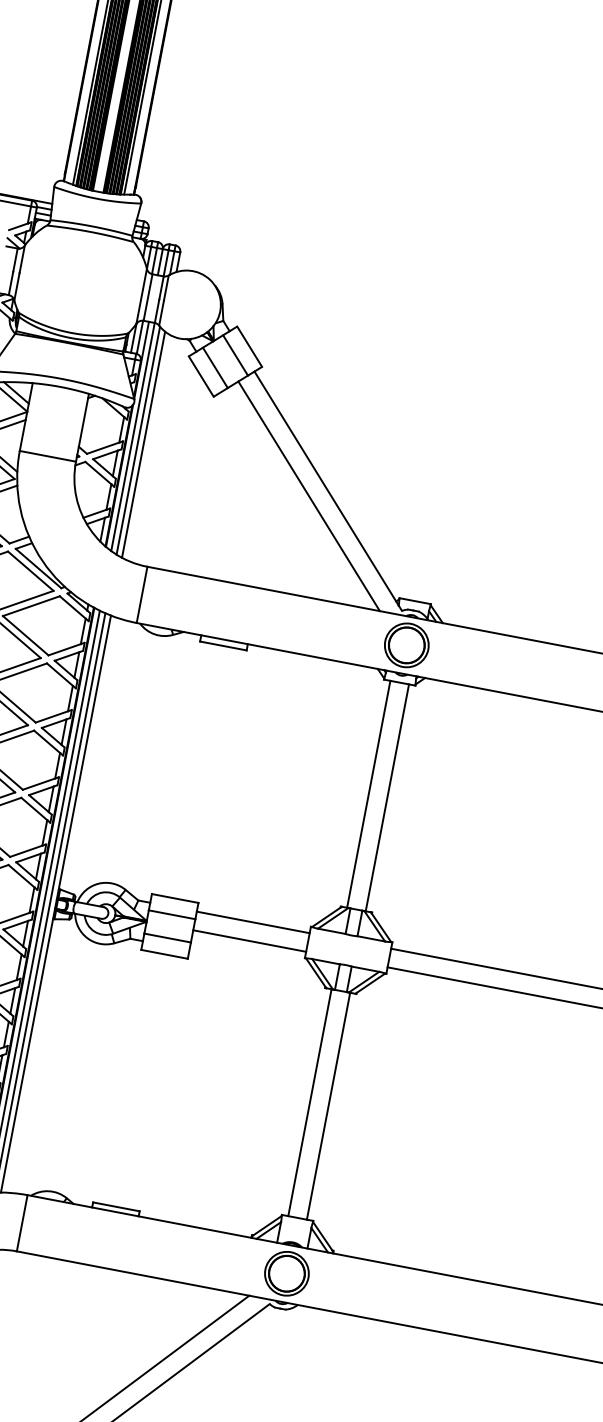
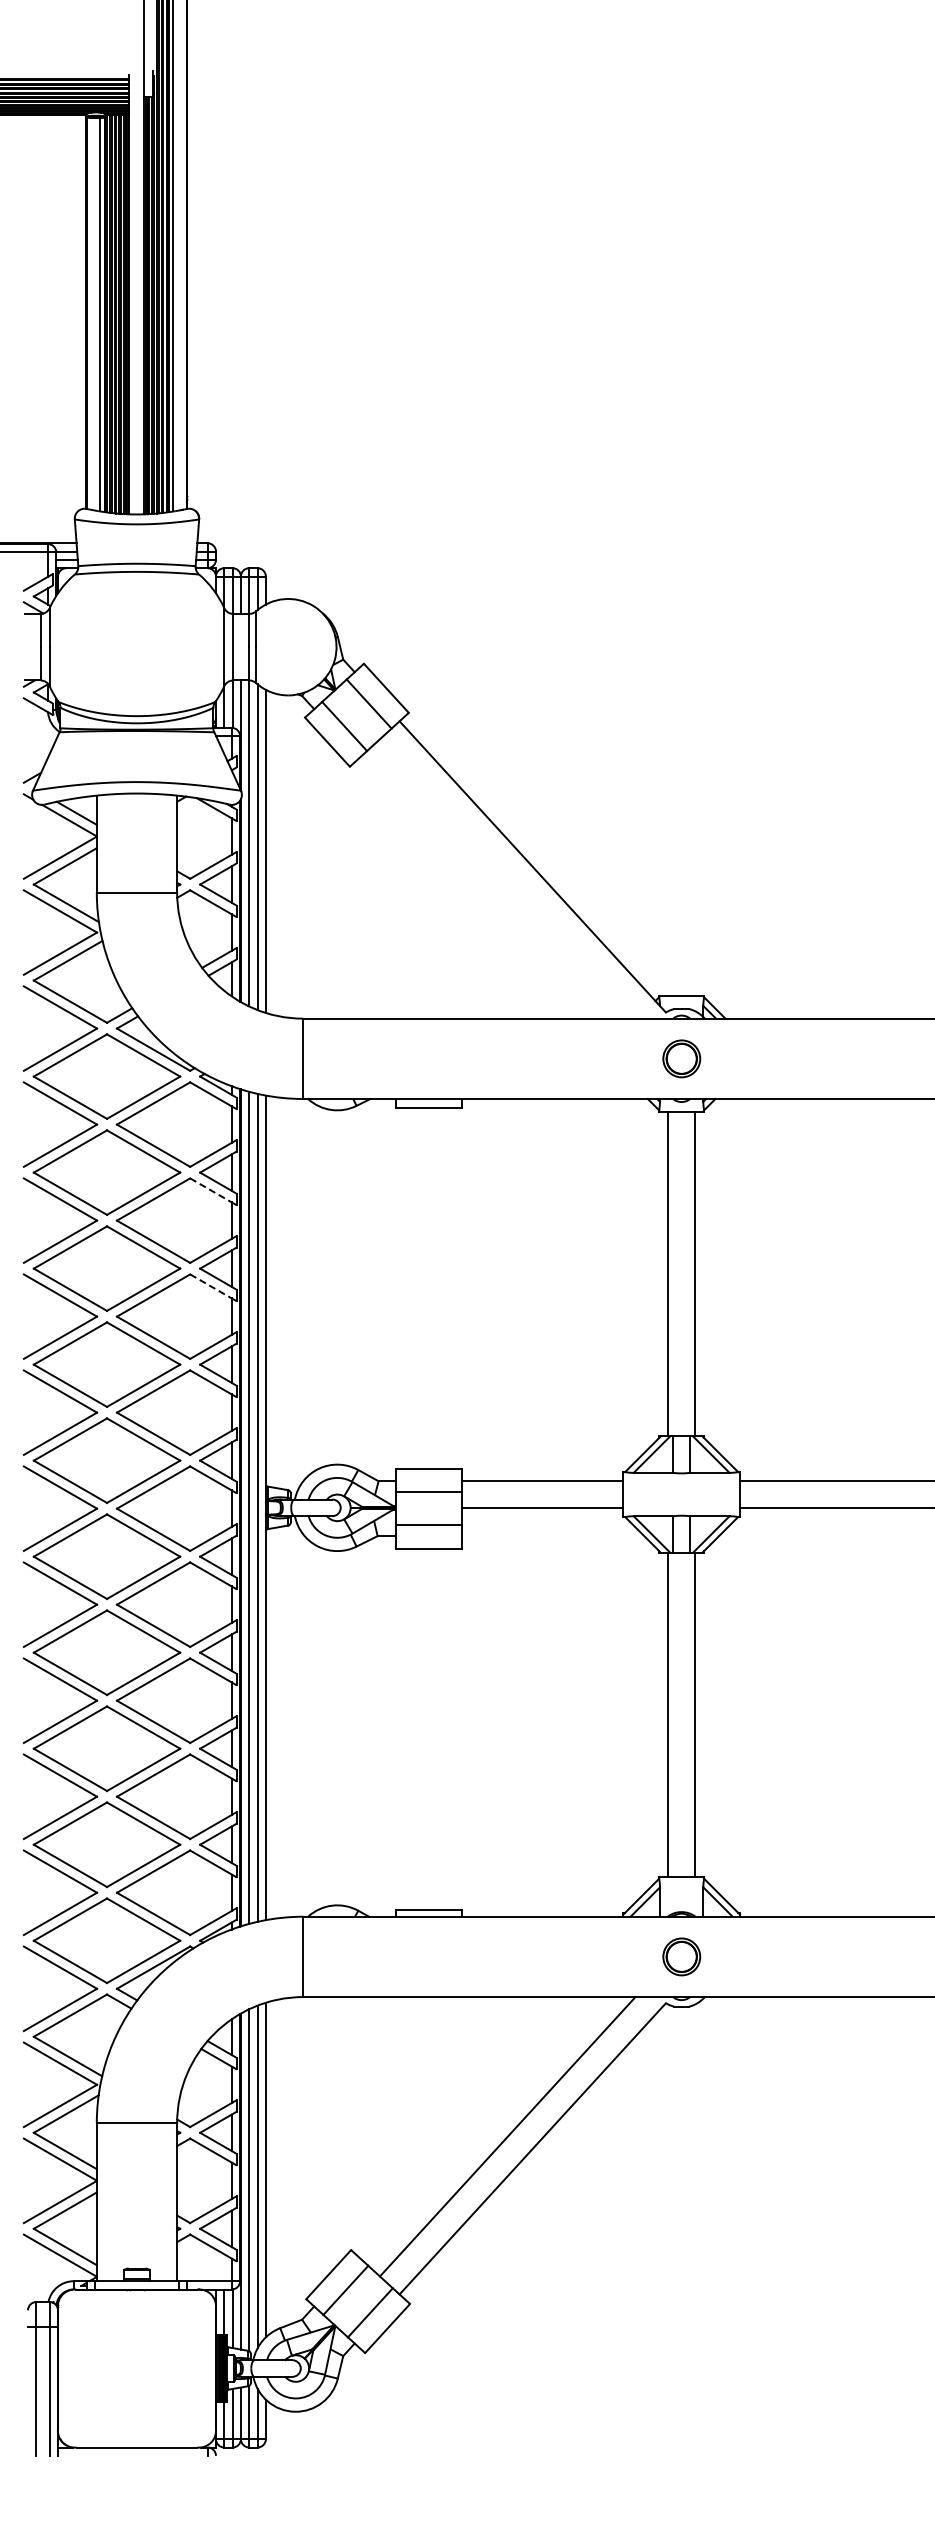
line: (309, 495) -> (507, 878), removed
part: (406, 645) -> (681, 1058), size x0.6
line: (60, 674) -> (211, 1190), solid -> dashed
line: (47, 741) -> (211, 1286), solid -> dashed
part: (286, 1273) -> (681, 1956), size x0.6

